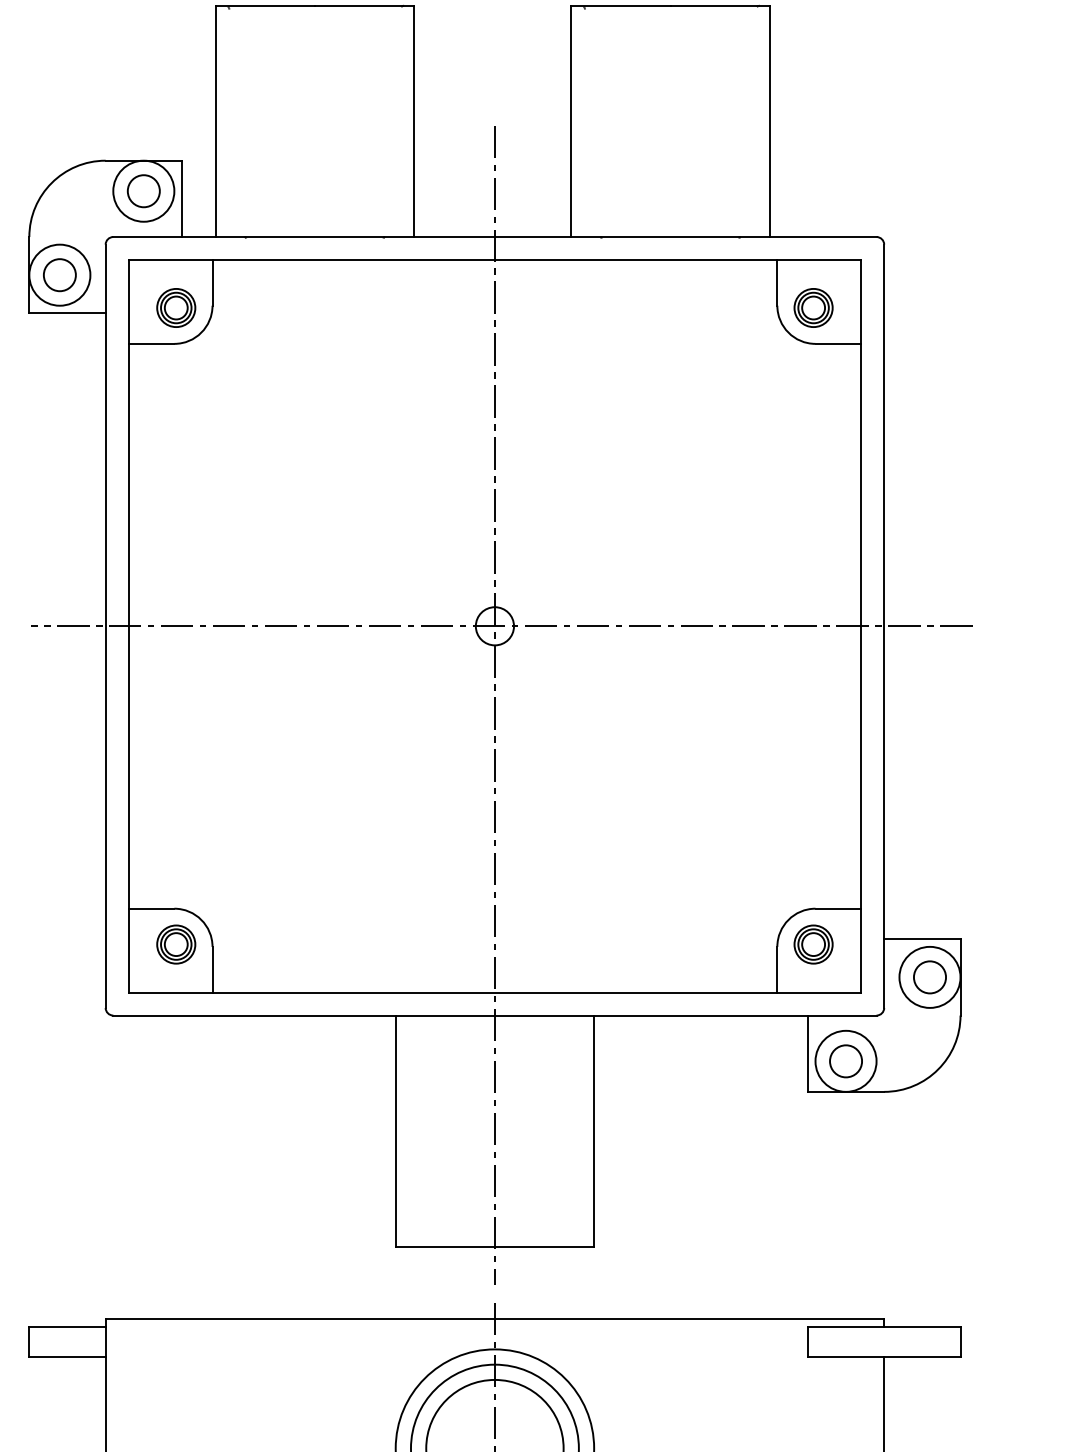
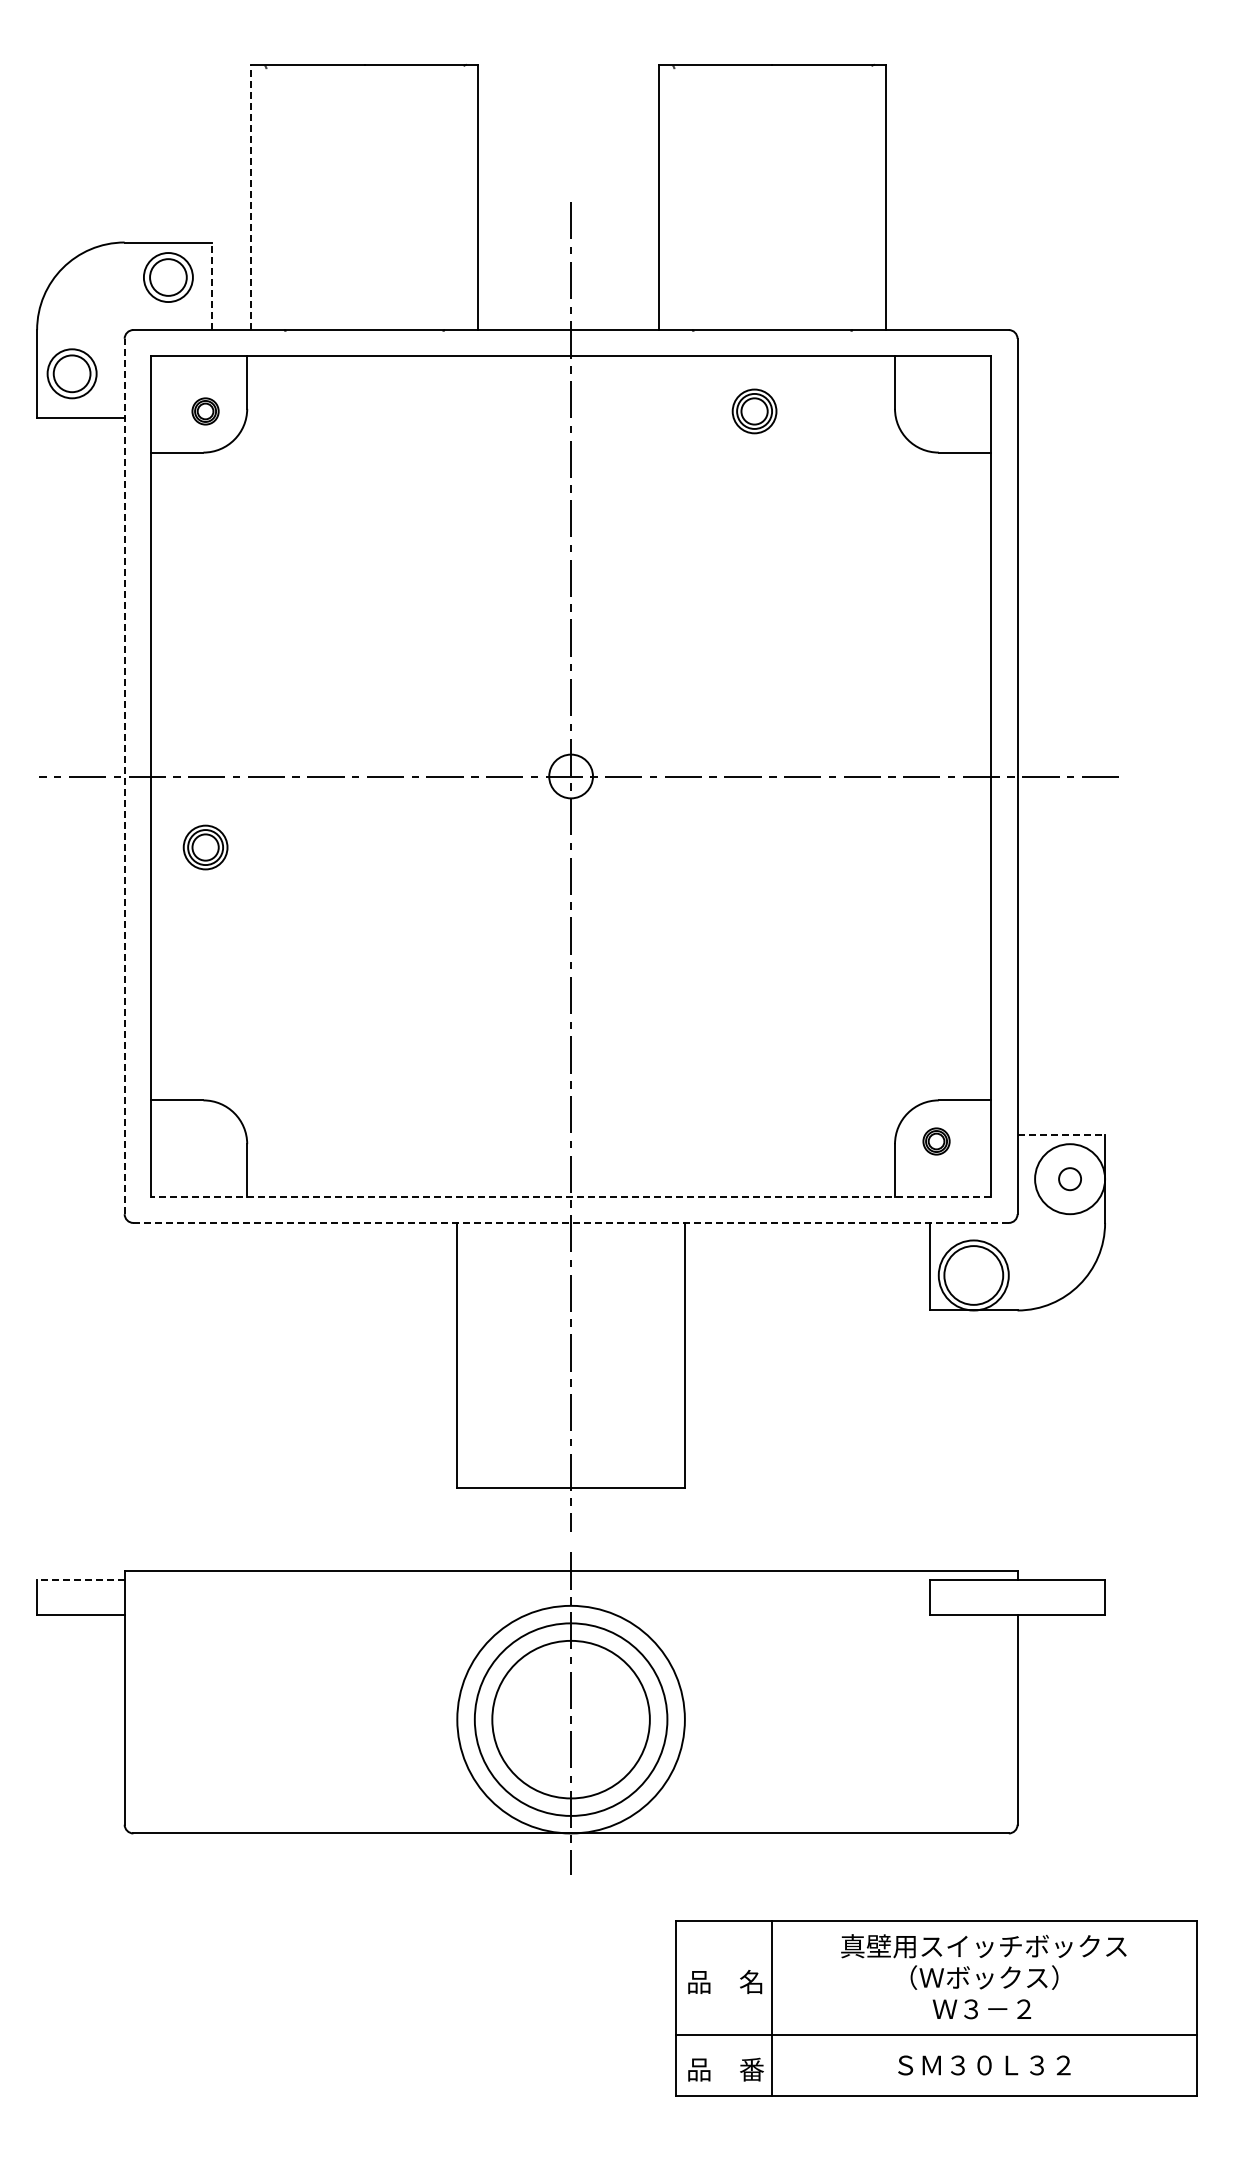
line: (215, 121) -> (250, 197), solid -> dashed
circle: (143, 191) -> (168, 277), size x0.7
line: (182, 199) -> (212, 286), solid -> dashed
circle: (60, 274) -> (72, 373), size x0.7
part: (176, 308) -> (205, 411), size x0.6
part: (813, 308) -> (754, 411), moved
line: (105, 626) -> (124, 776), solid -> dashed
line: (922, 939) -> (1061, 1135), solid -> dashed
part: (176, 944) -> (205, 847), moved
part: (813, 944) -> (936, 1141), size x0.6
circle: (929, 976) -> (1069, 1178), size x0.6
line: (494, 992) -> (570, 1196), solid -> dashed
line: (495, 1015) -> (571, 1222), solid -> dashed
circle: (845, 1061) -> (973, 1275), size x1.6
line: (67, 1326) -> (80, 1579), solid -> dashed

